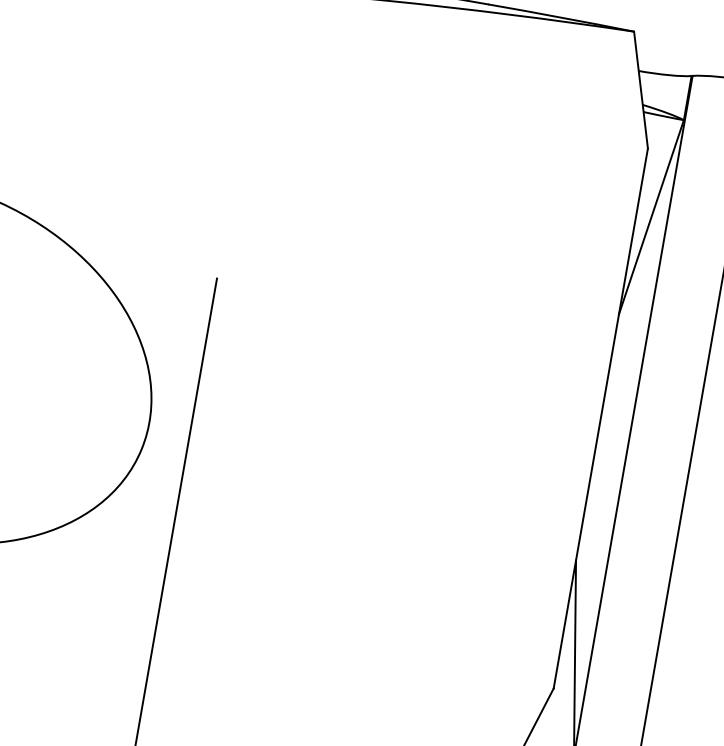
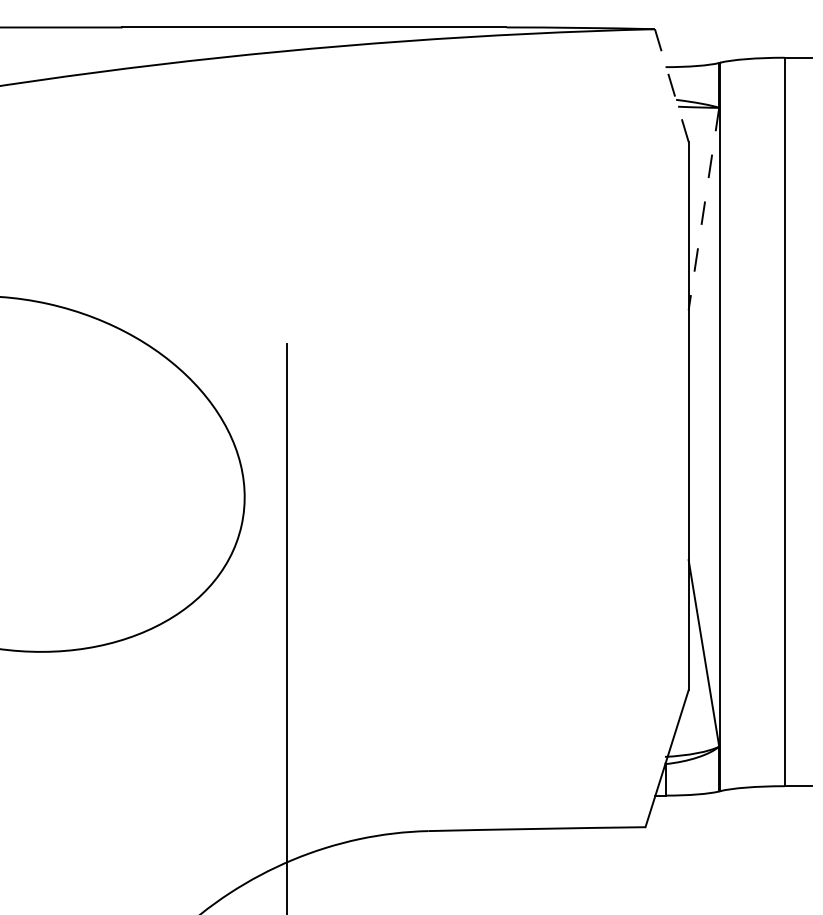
line: (640, 89) -> (671, 85), solid -> dashed
line: (650, 217) -> (703, 209), solid -> dashed

